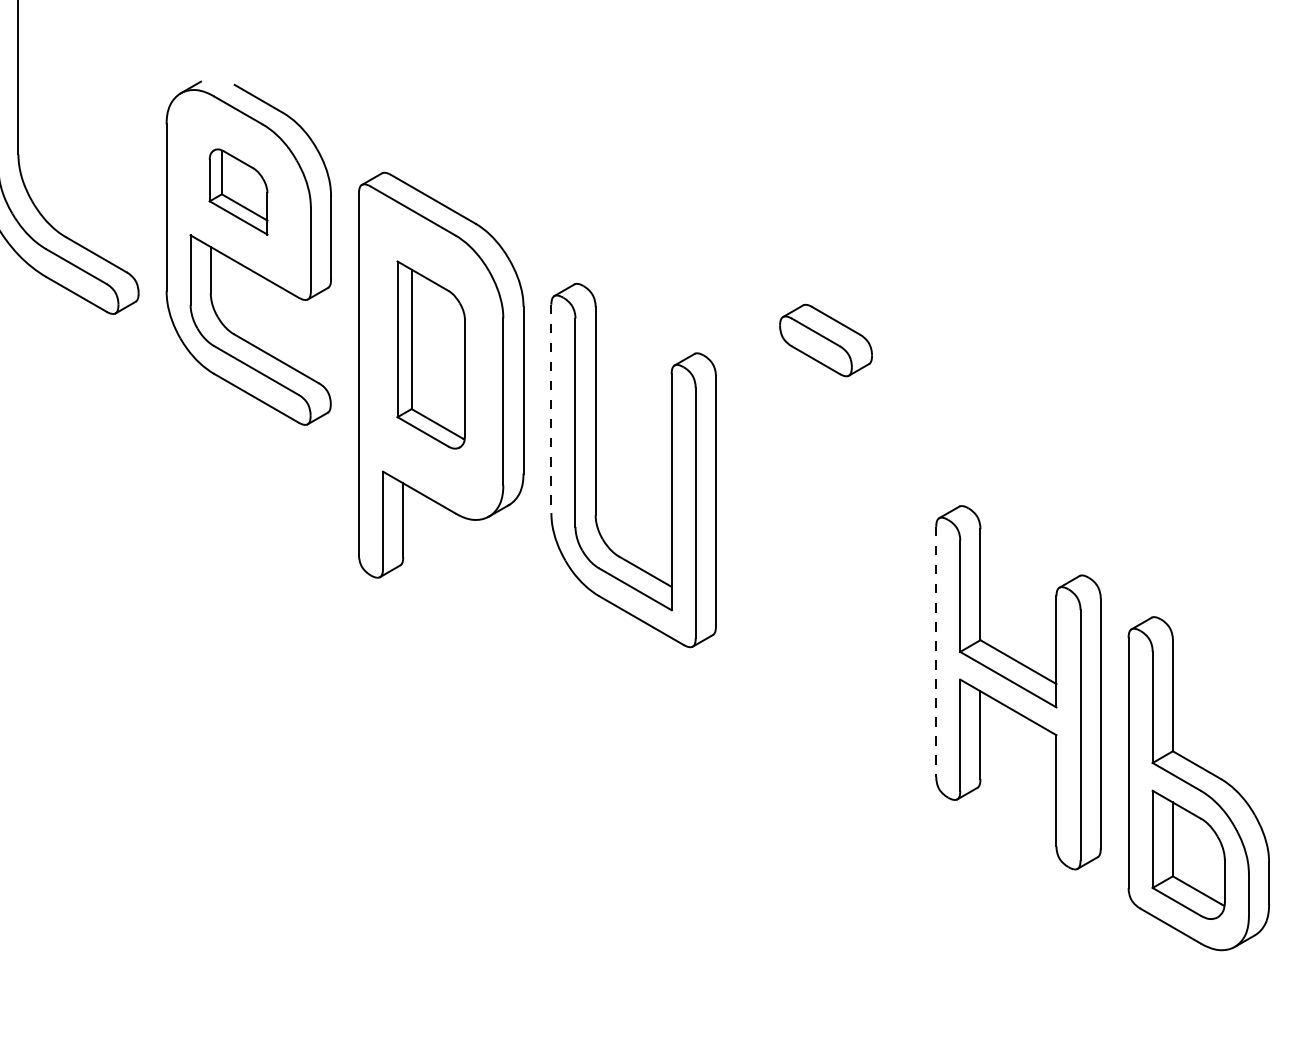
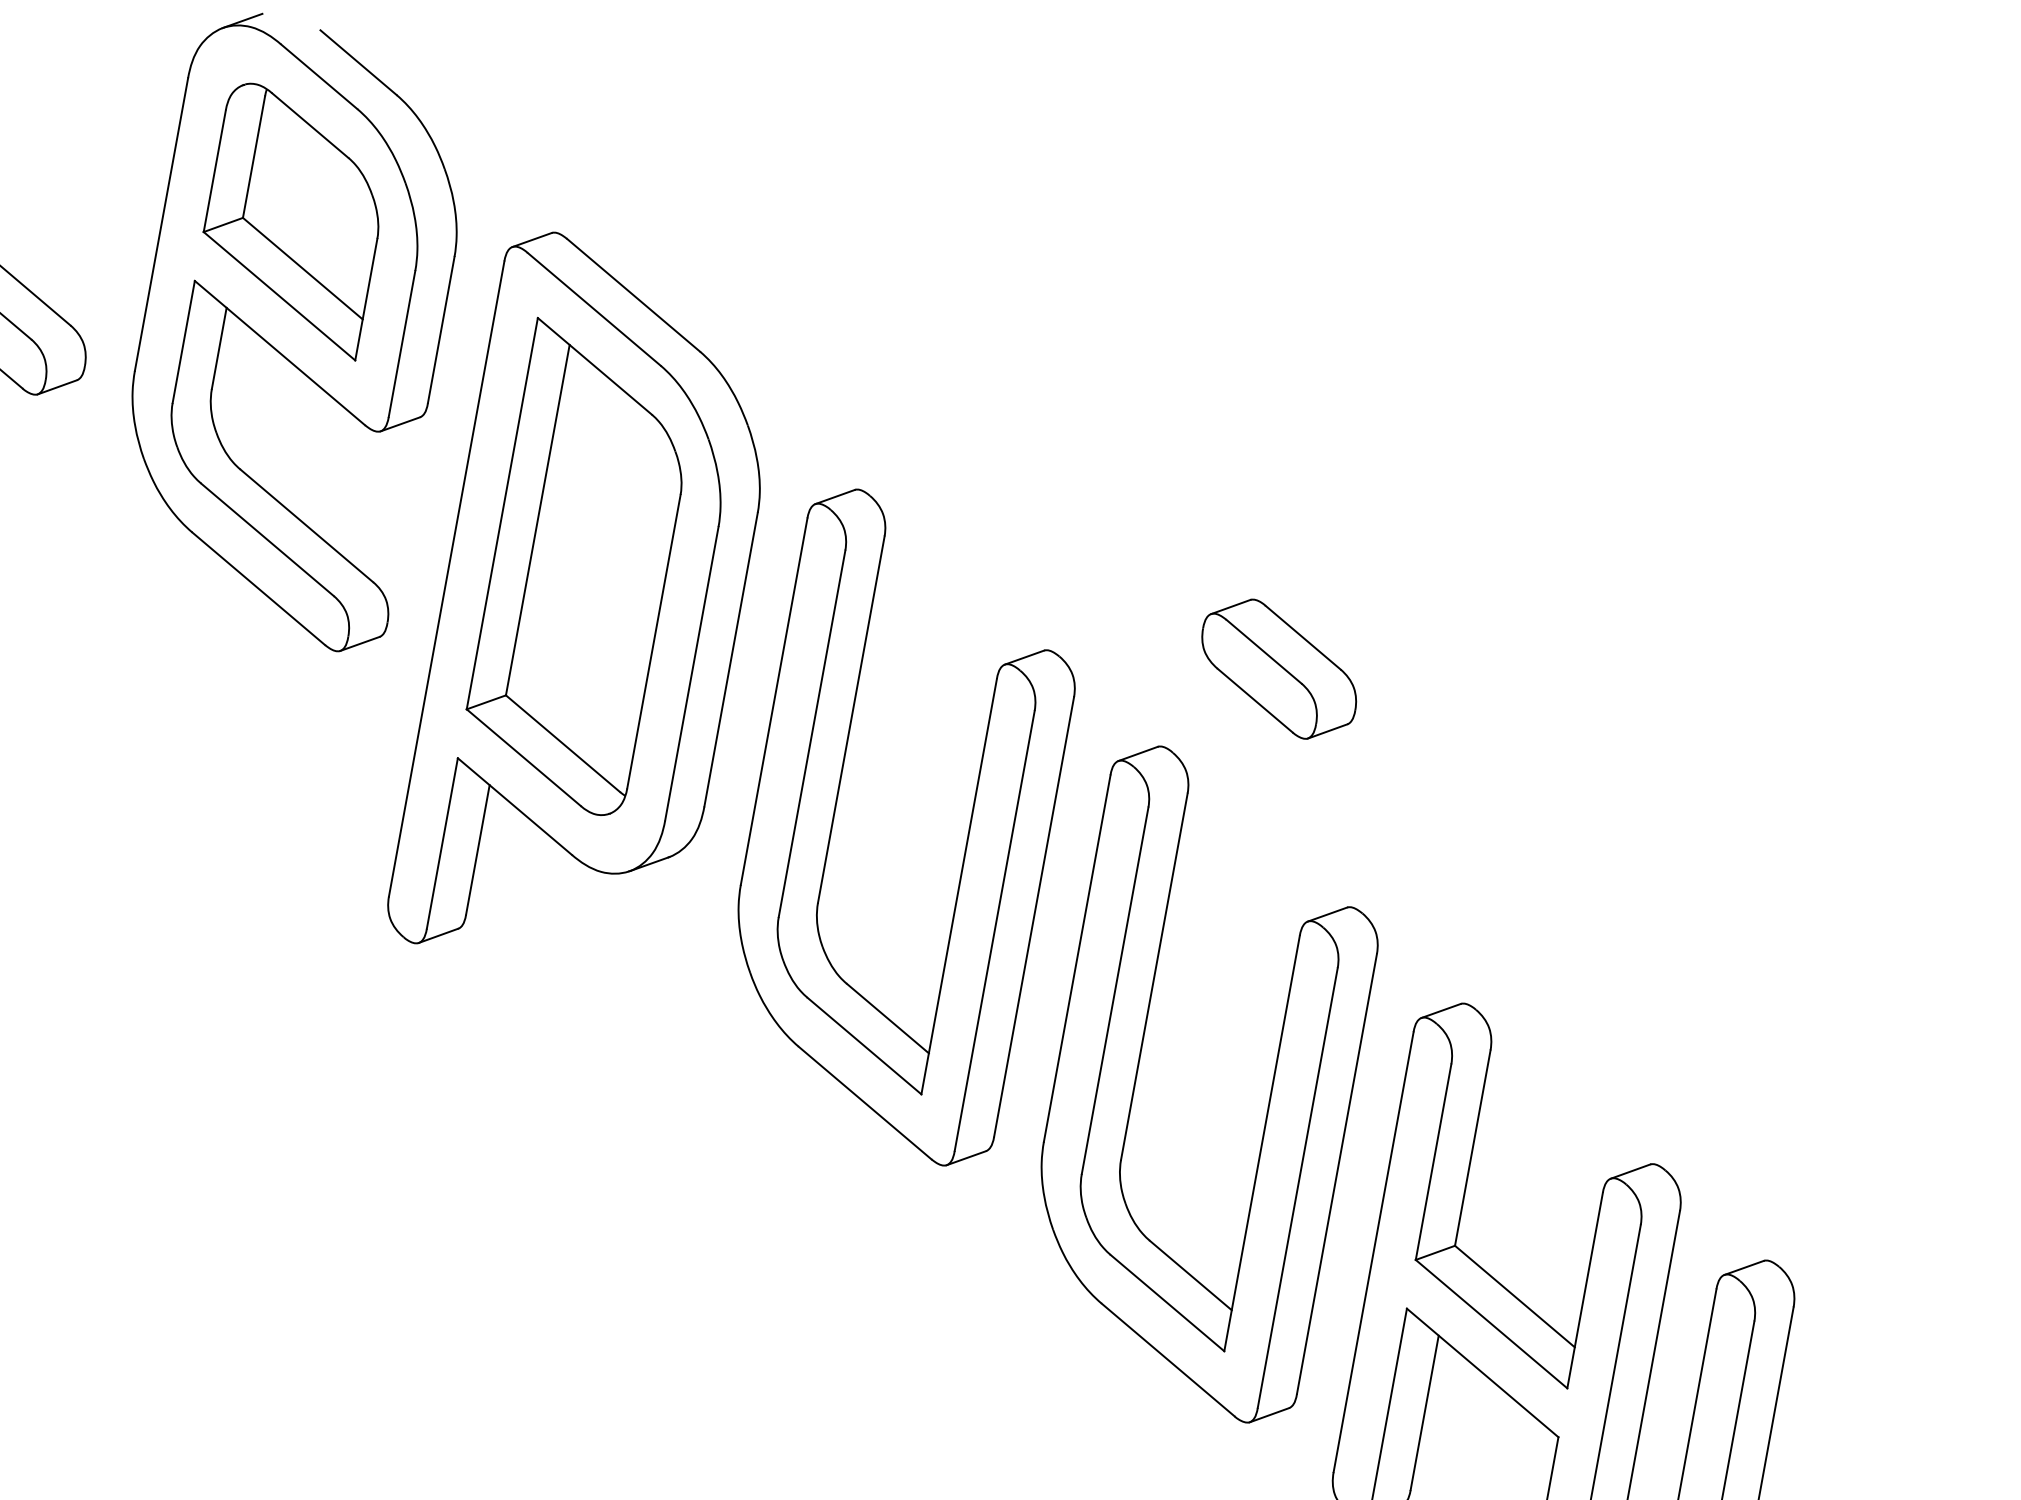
part: (238, 191) -> (293, 219), size x1.67
part: (431, 354) -> (580, 567), size x1.43
line: (551, 409) -> (774, 702), dashed -> solid
part: (863, 576) -> (1269, 1096), added
line: (936, 652) -> (1373, 1253), dashed -> solid

